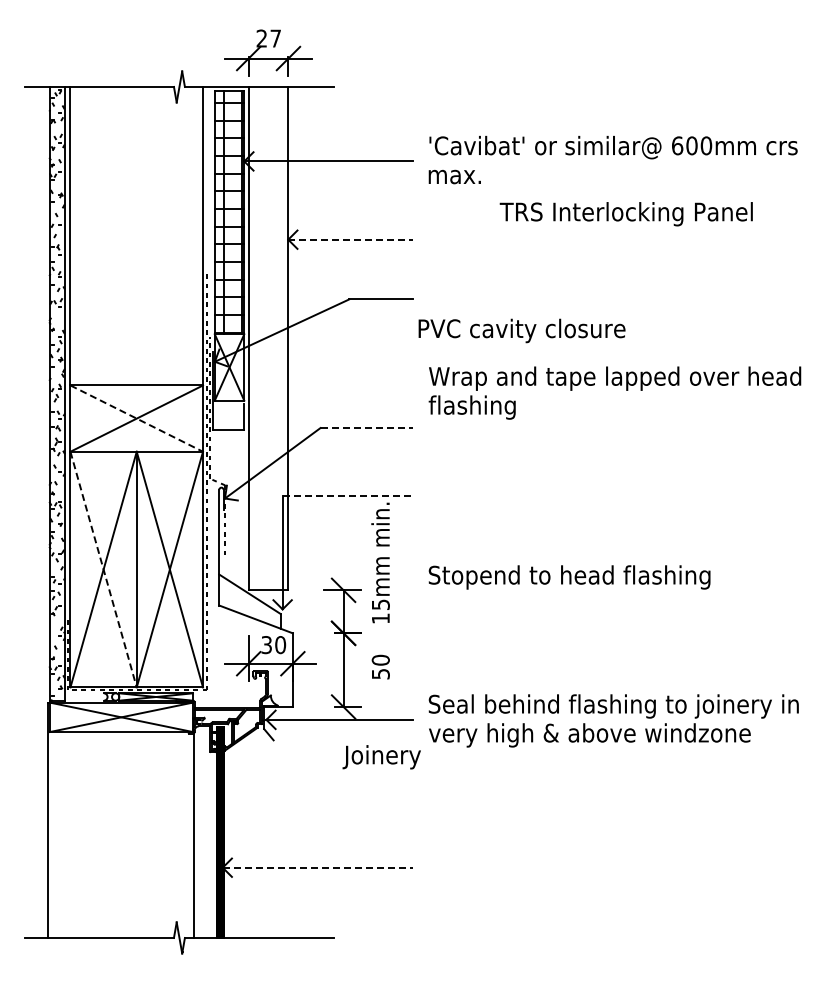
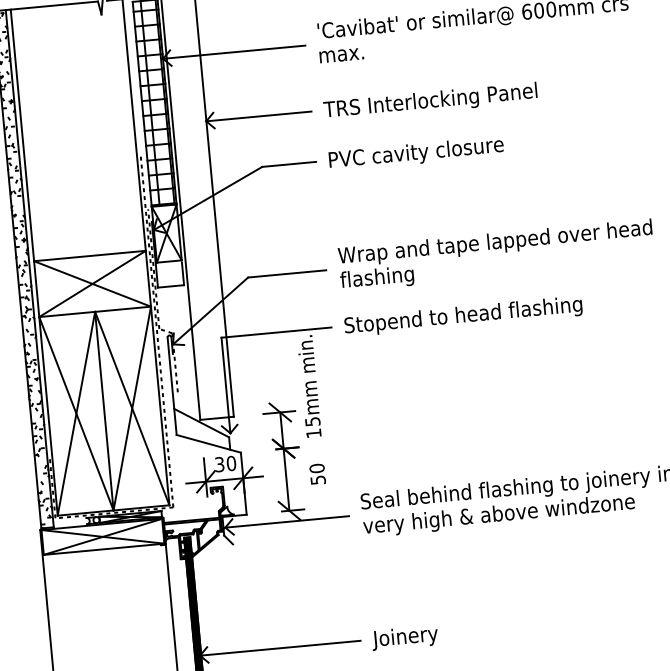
text: (625, 214) -> (429, 102), moved
line: (351, 239) -> (259, 116), dashed -> solid
text: (521, 330) -> (415, 153), moved
text: (614, 392) -> (495, 254), moved
line: (137, 418) -> (93, 283), dashed -> solid
line: (367, 428) -> (287, 274), dashed -> solid
line: (348, 495) -> (276, 332), dashed -> solid
line: (103, 570) -> (76, 414), dashed -> solid
text: (569, 577) -> (463, 316), moved
text: (381, 757) -> (404, 638), moved
line: (318, 867) -> (280, 648), dashed -> solid

